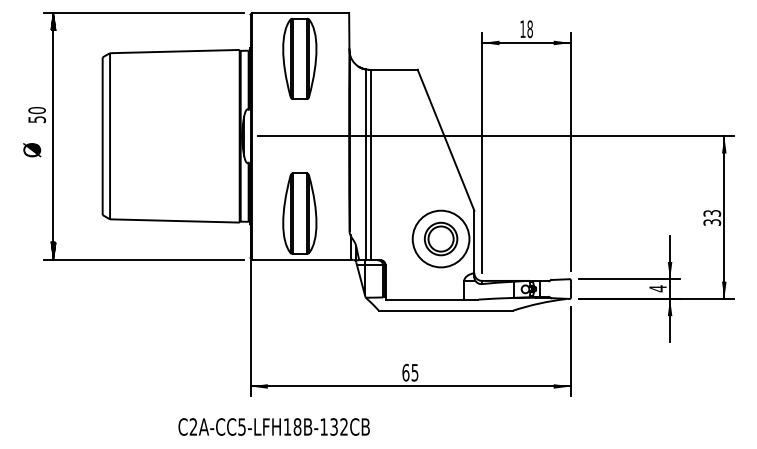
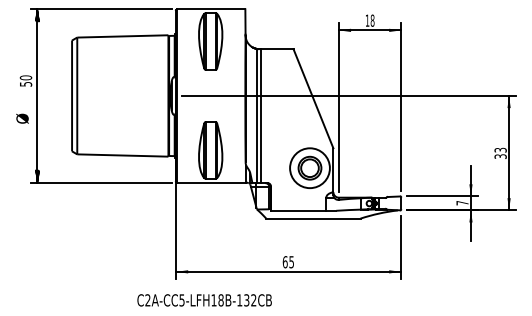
text: (32, 149) -> (22, 118), moved
text: (658, 287) -> (462, 202), 4 -> 7
text: (273, 427) -> (204, 300), moved

